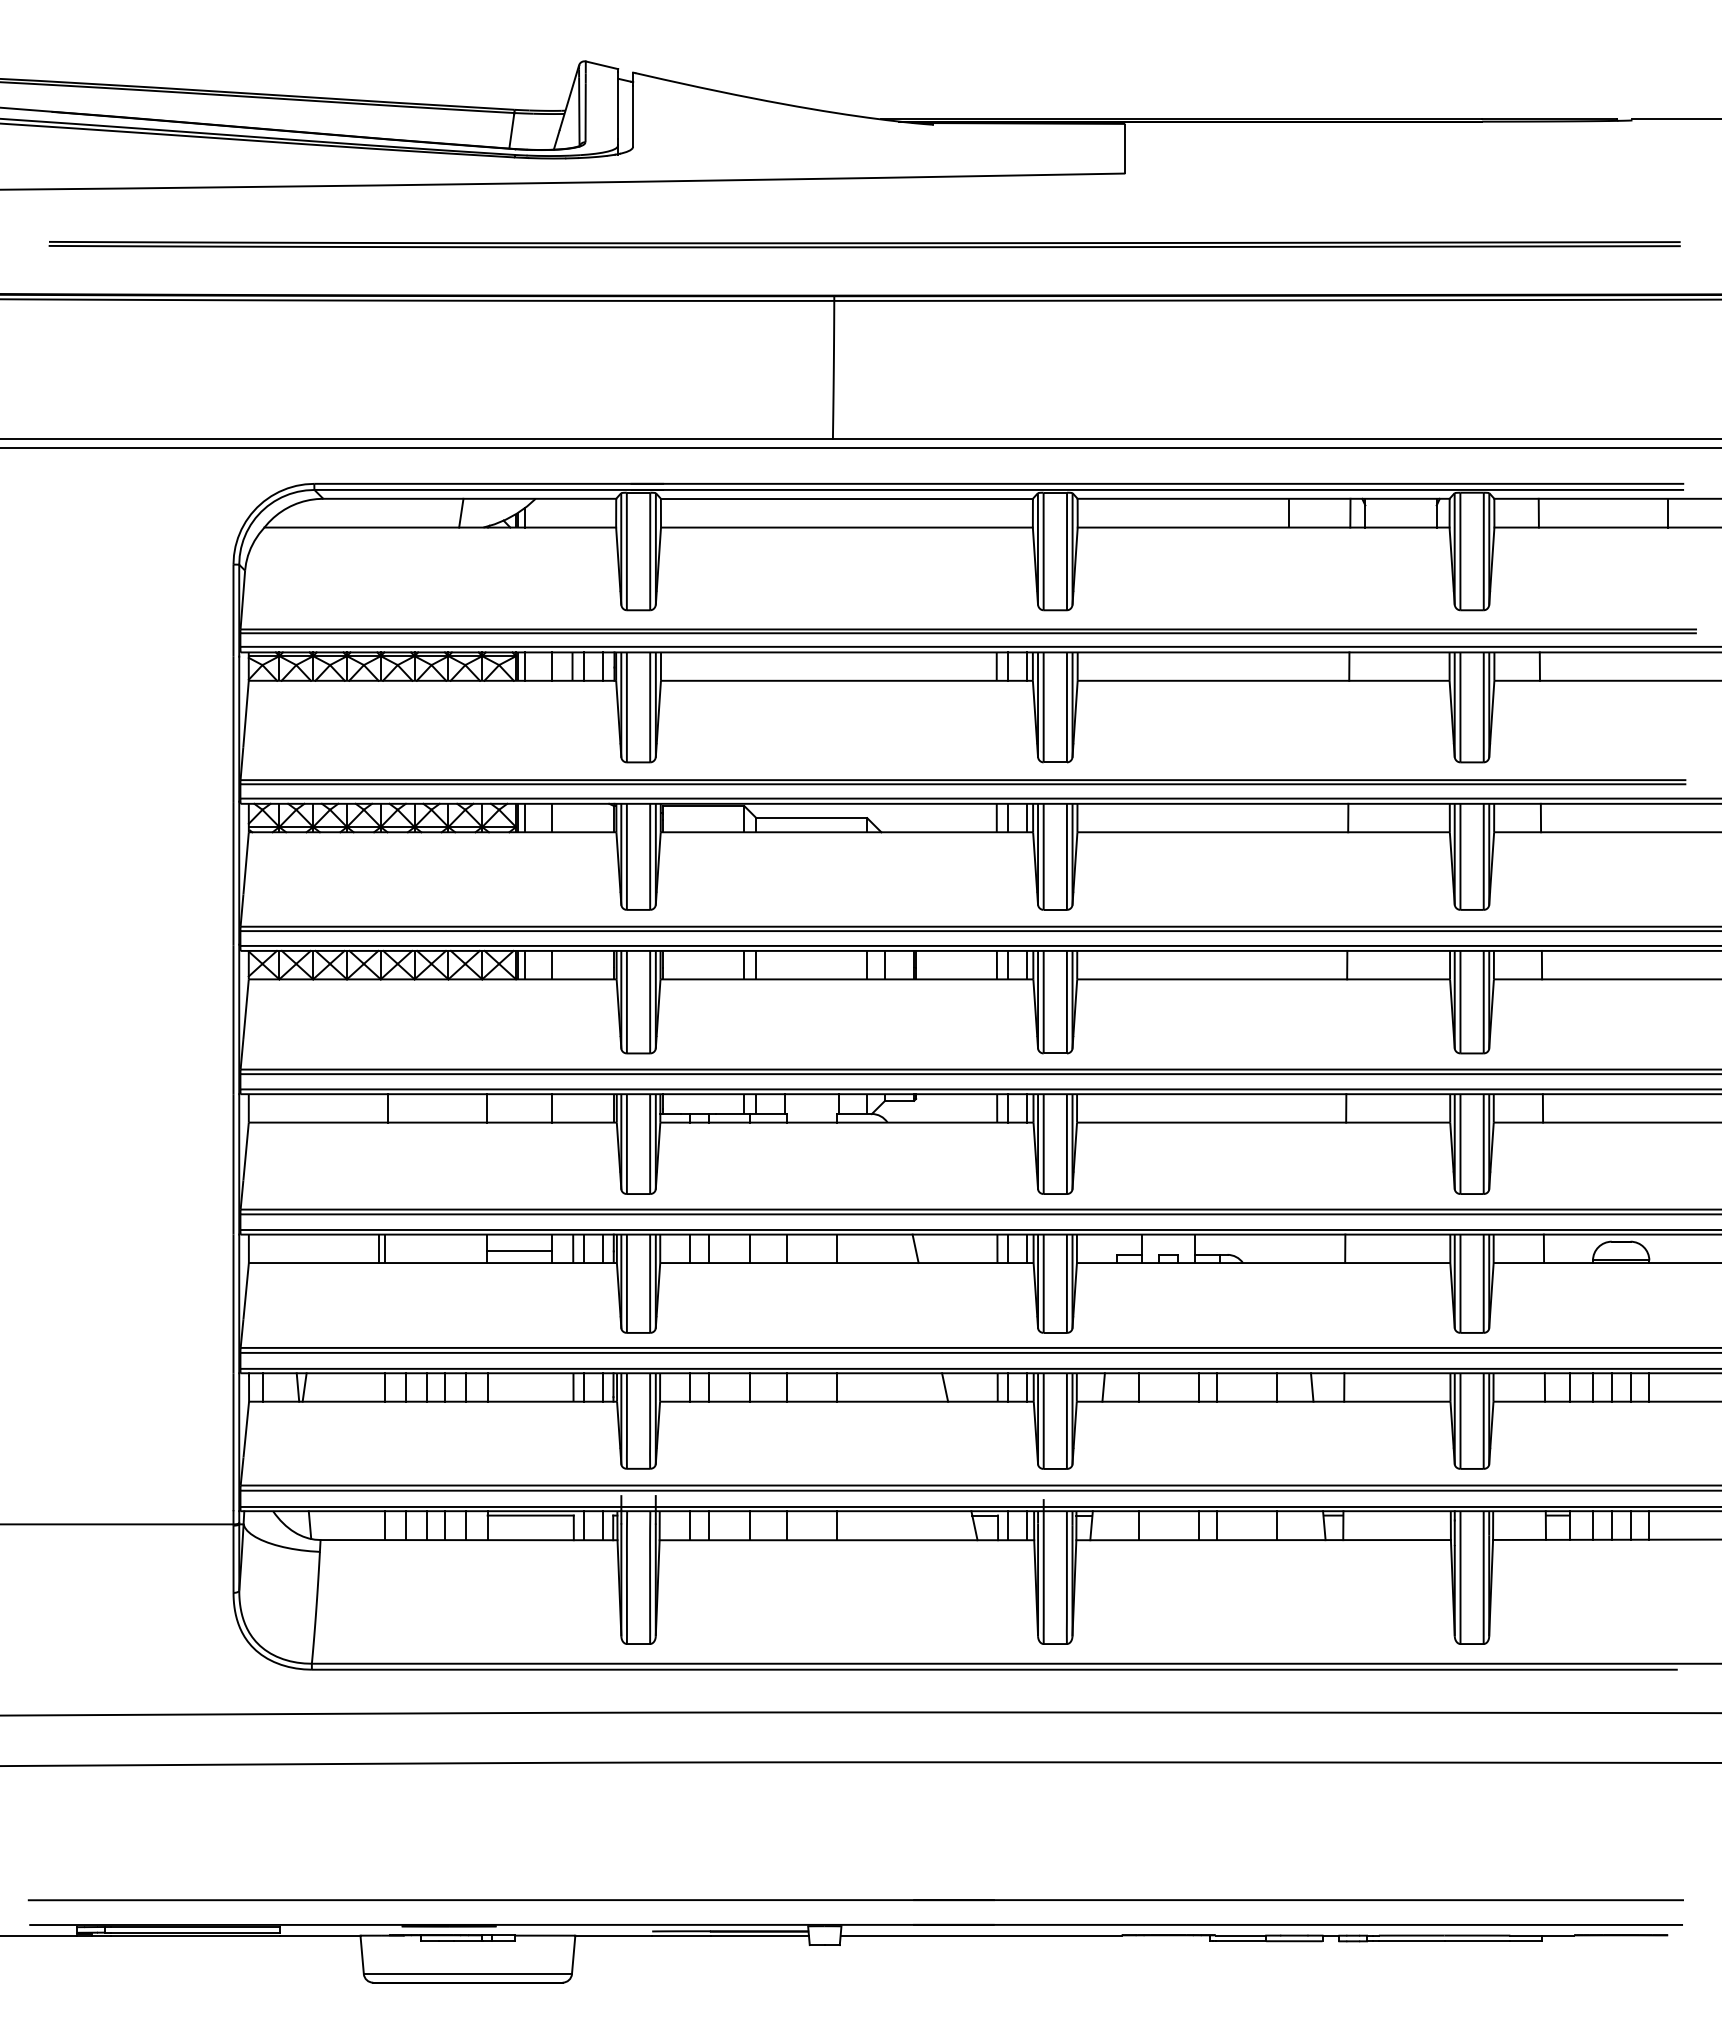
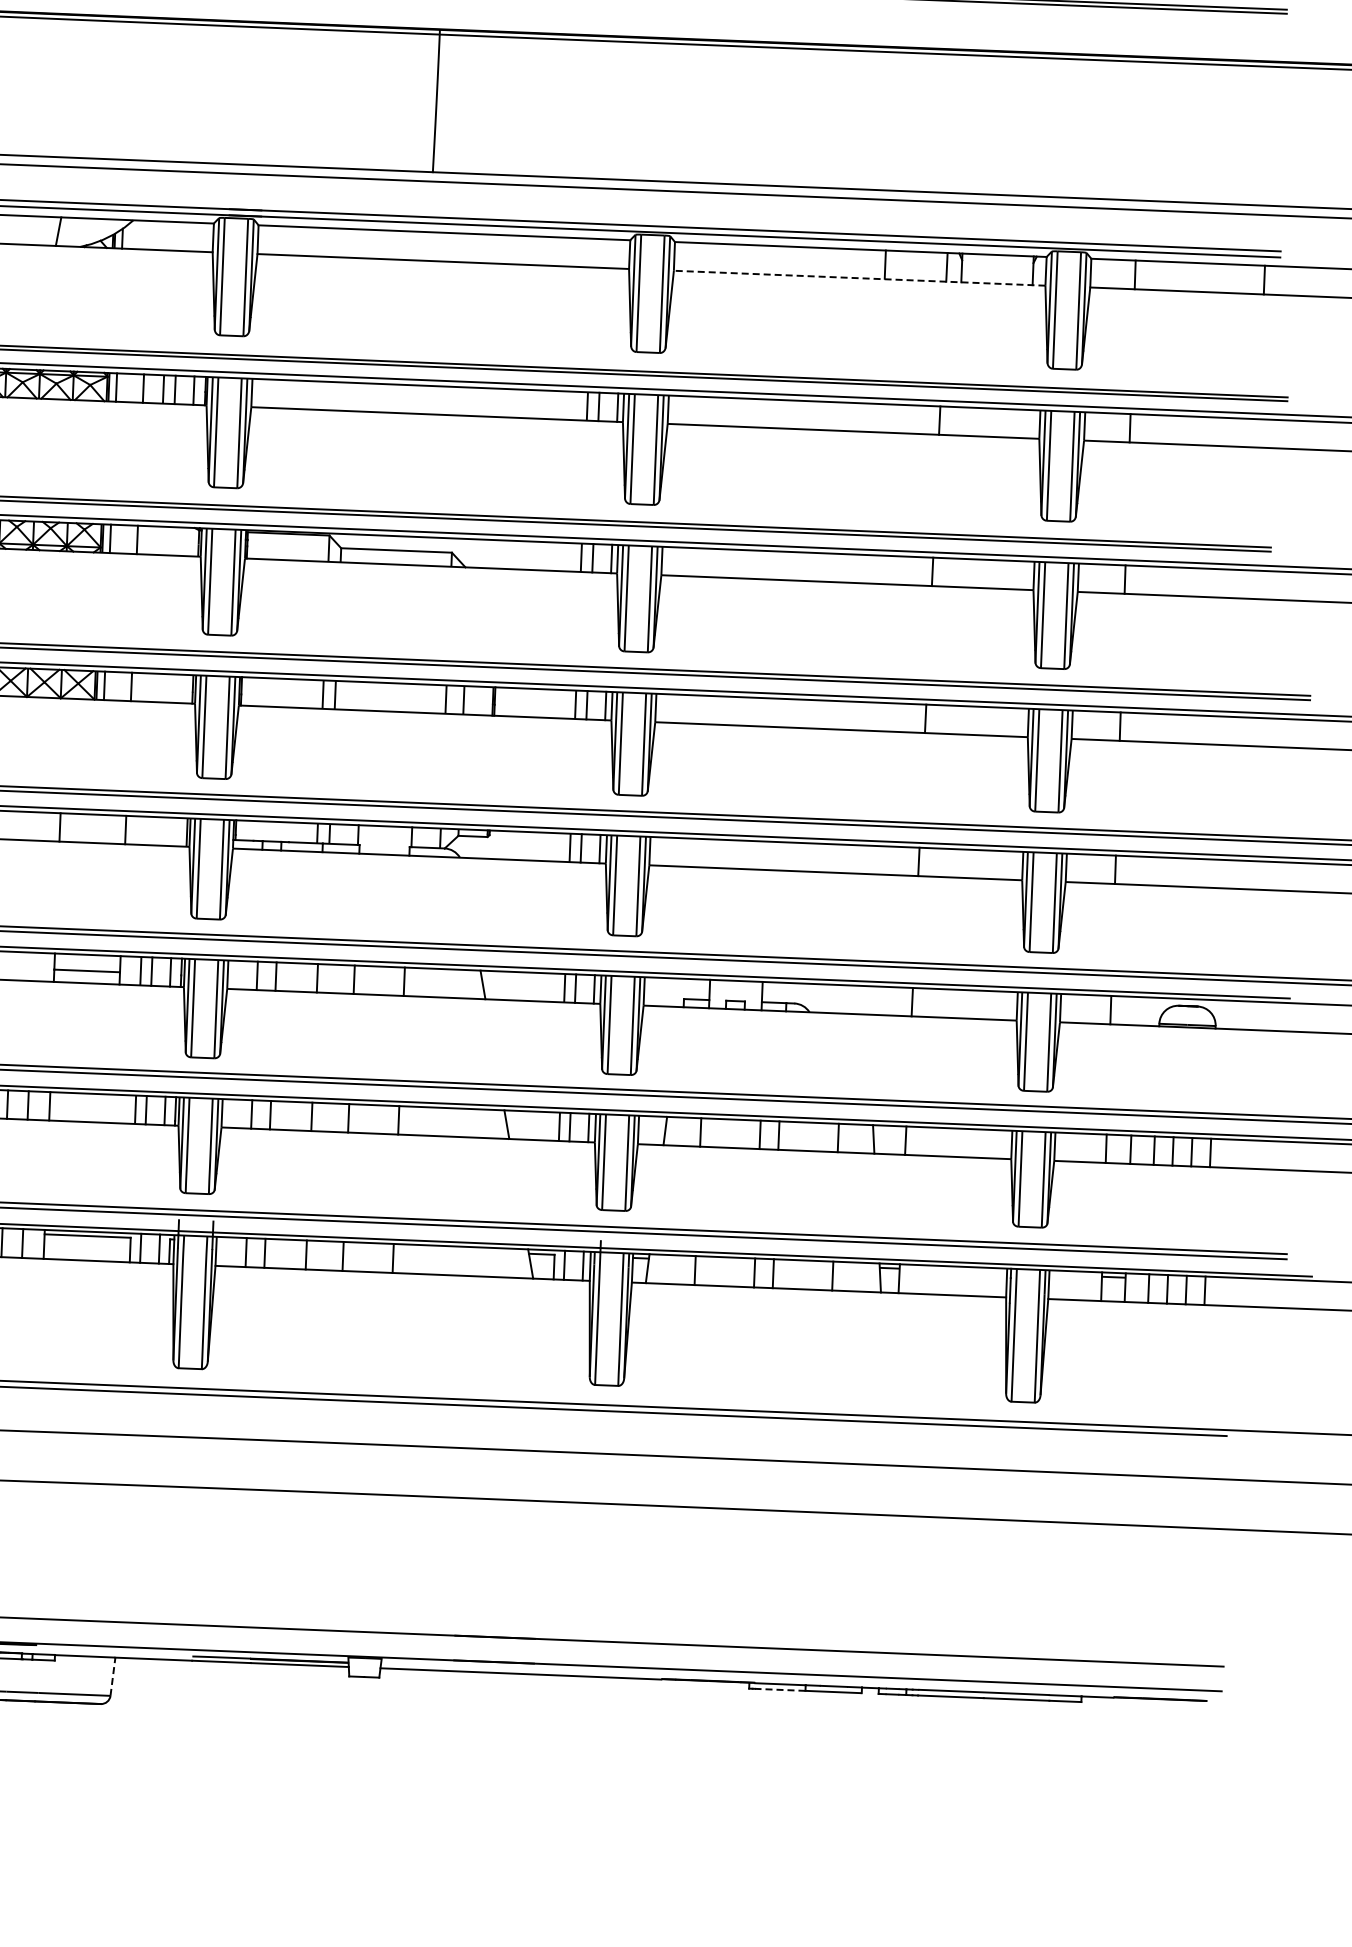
line: (1263, 527) -> (859, 278), solid -> dashed
line: (1240, 1941) -> (779, 1690), solid -> dashed
line: (573, 1954) -> (112, 1676), solid -> dashed

